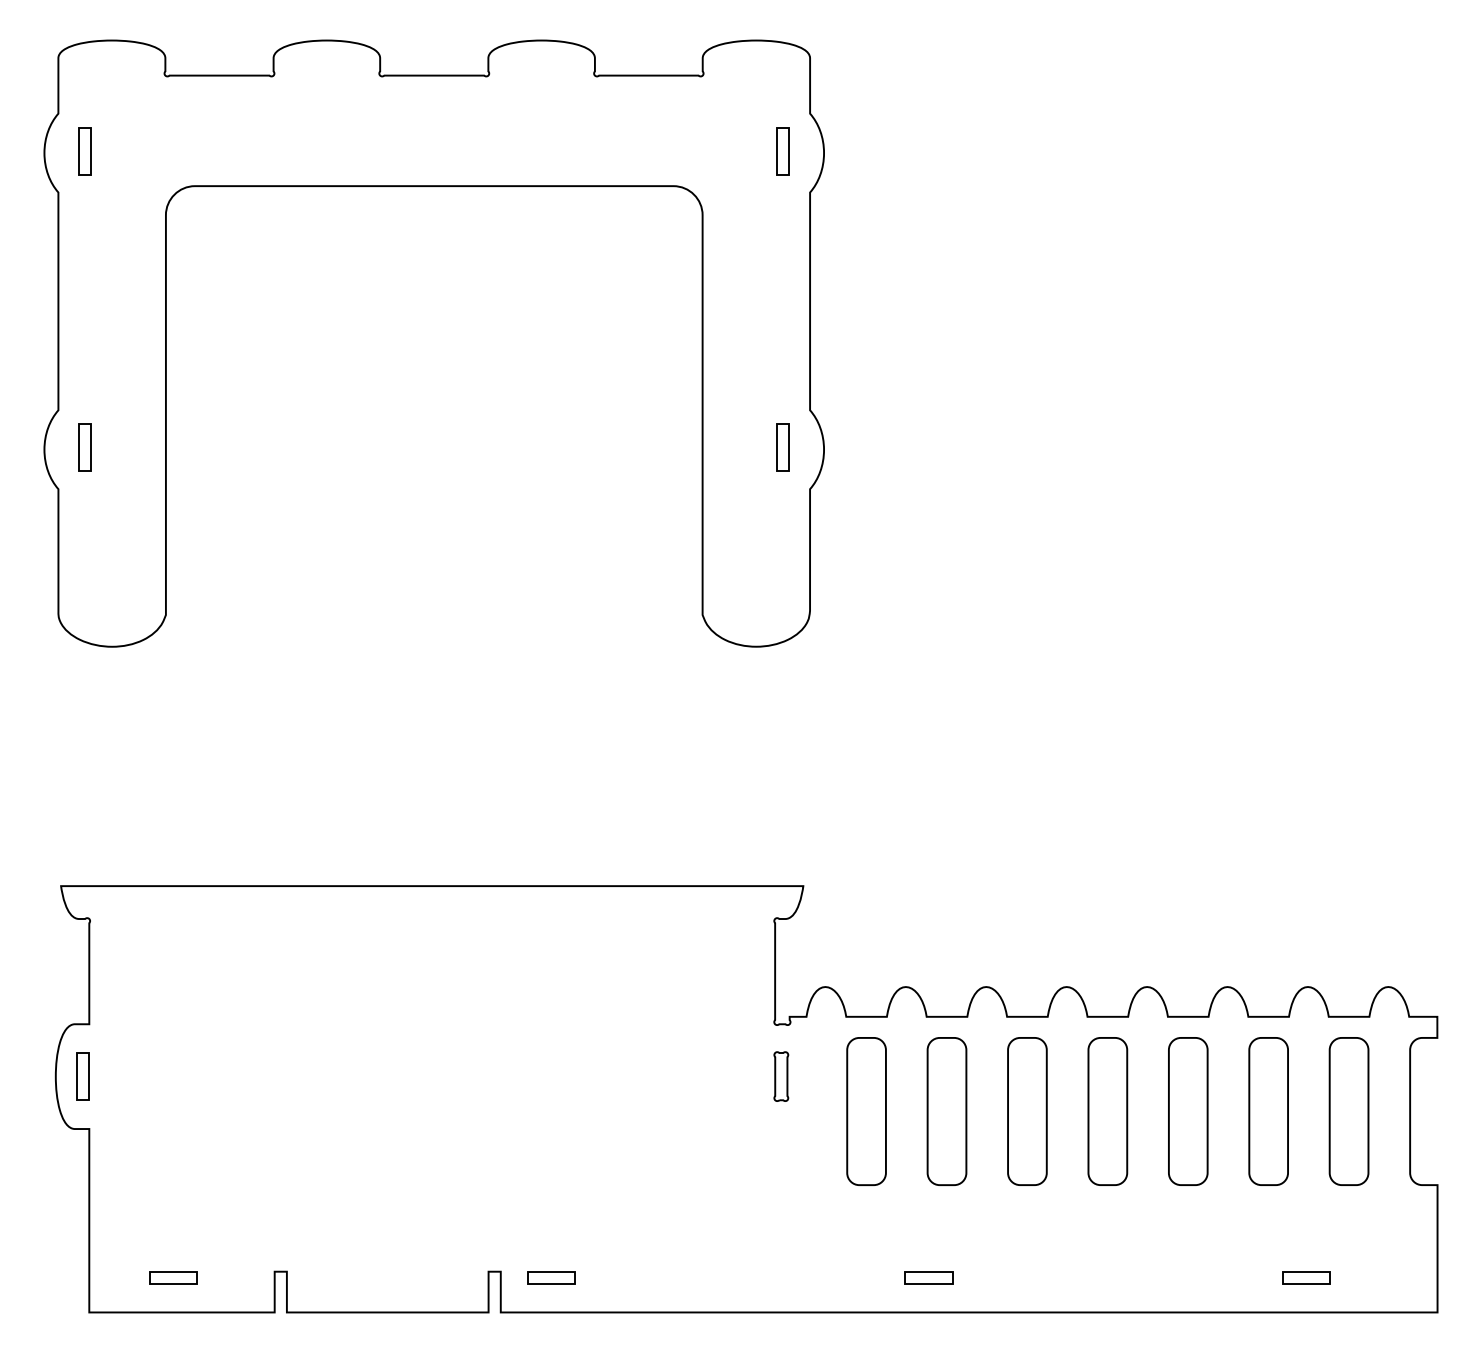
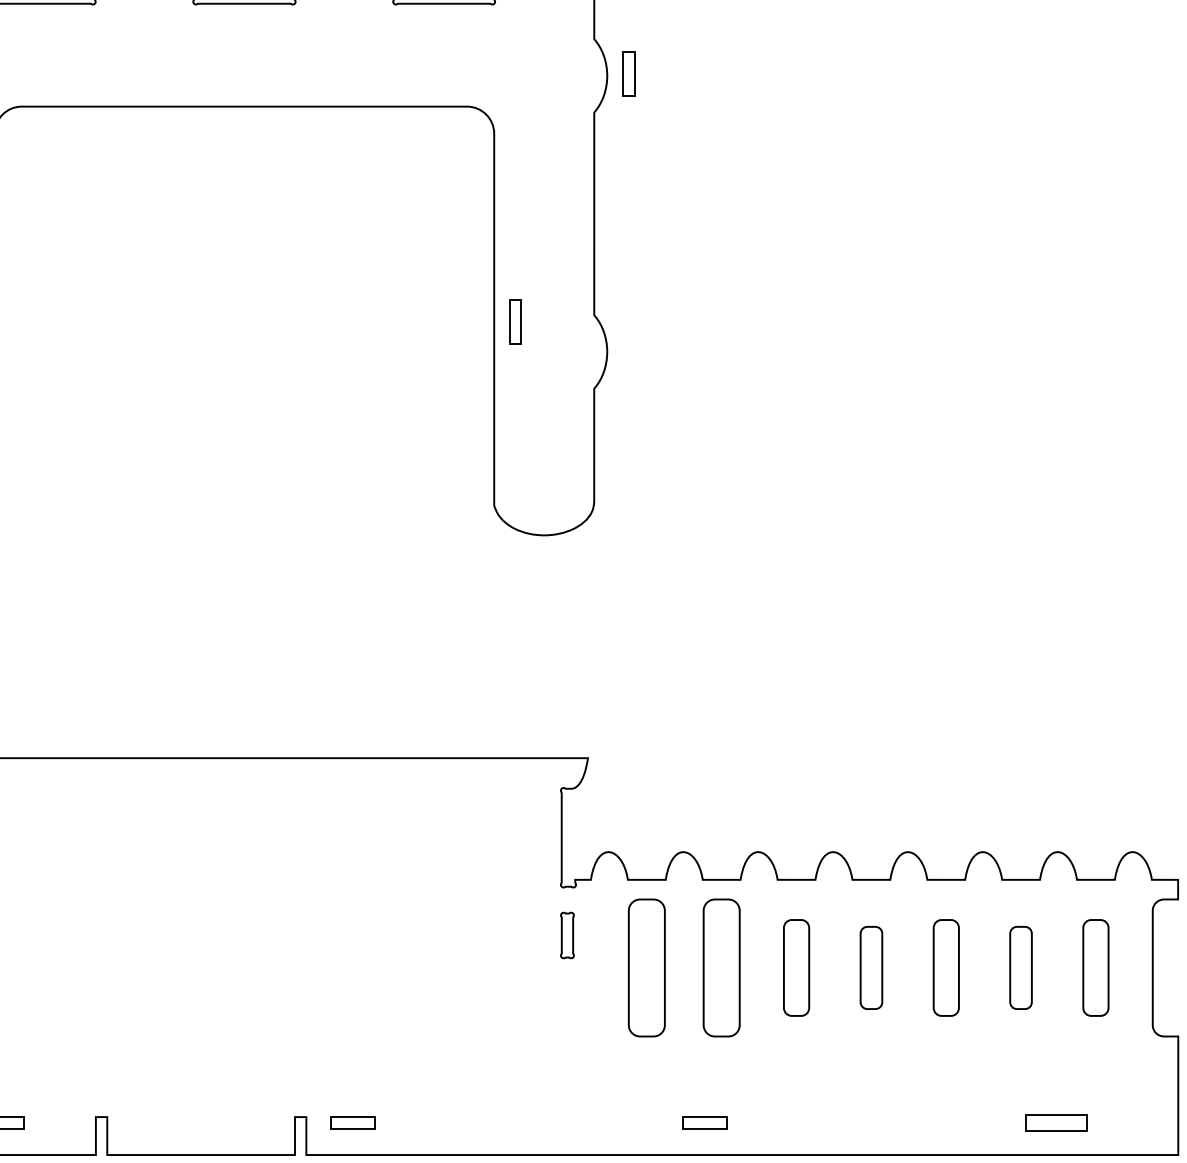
part: (782, 151) -> (628, 74), moved
part: (782, 447) -> (514, 321), moved
part: (1027, 1111) -> (796, 967), size x0.7
part: (1107, 1111) -> (871, 967), size x0.6
part: (1188, 1111) -> (946, 967), size x0.7
part: (1268, 1111) -> (1020, 967), size x0.6
part: (1348, 1111) -> (1095, 967), size x0.7
part: (1306, 1277) -> (1056, 1122), size x1.4

